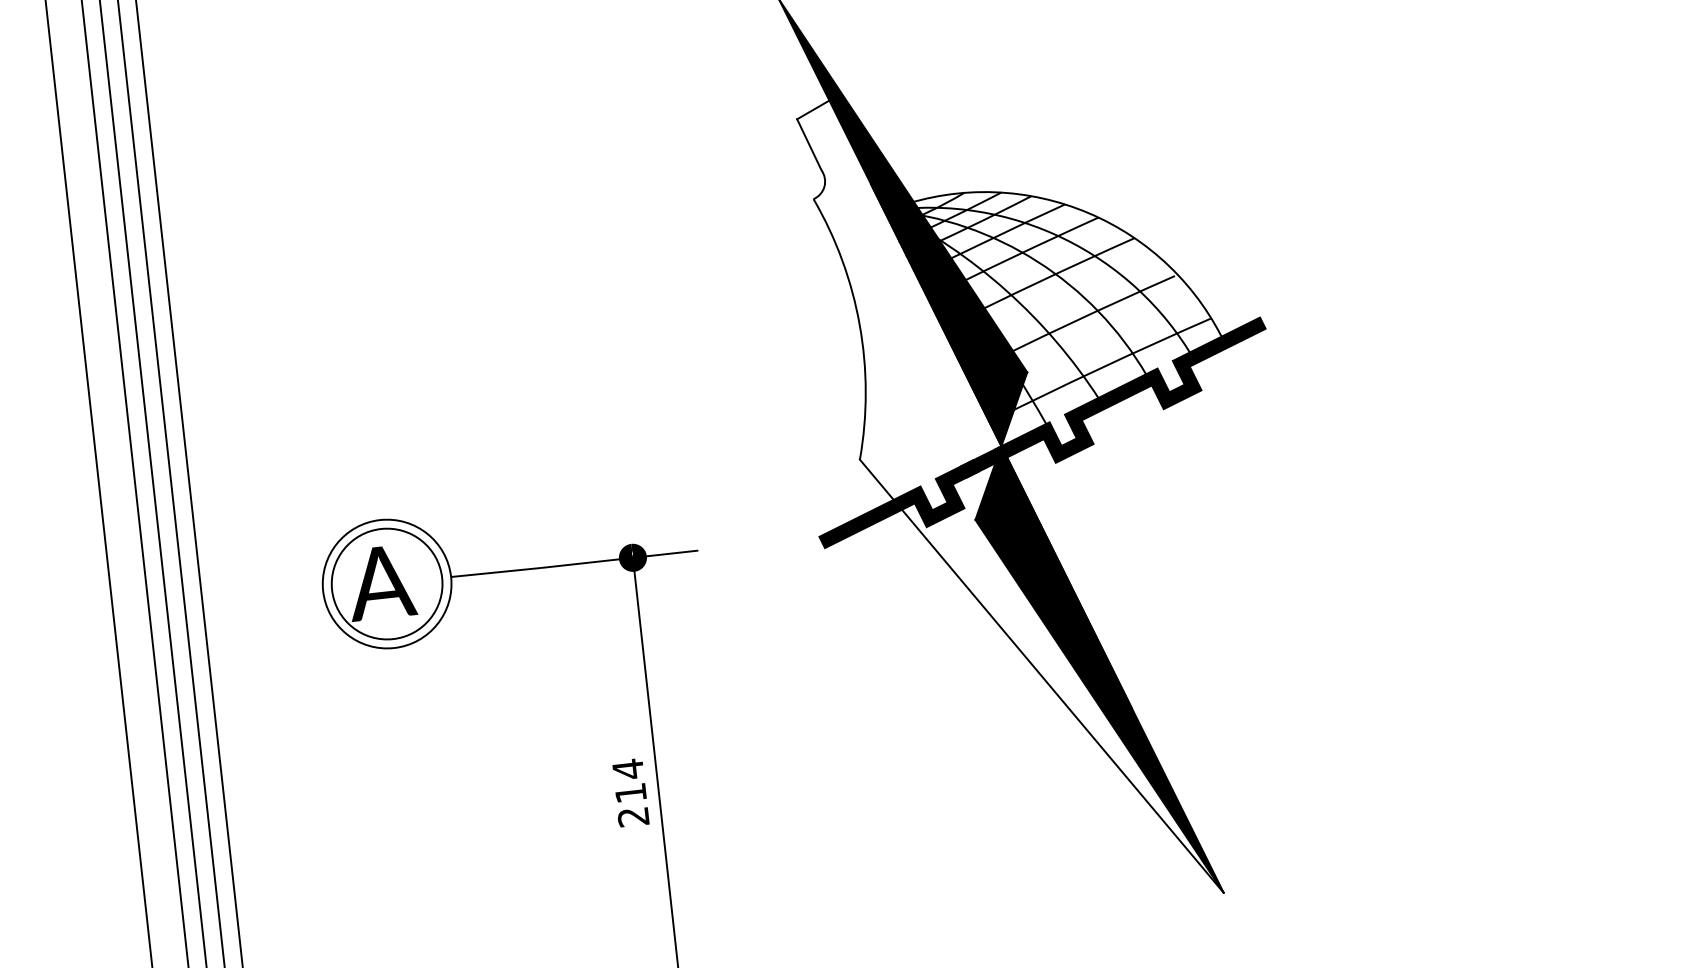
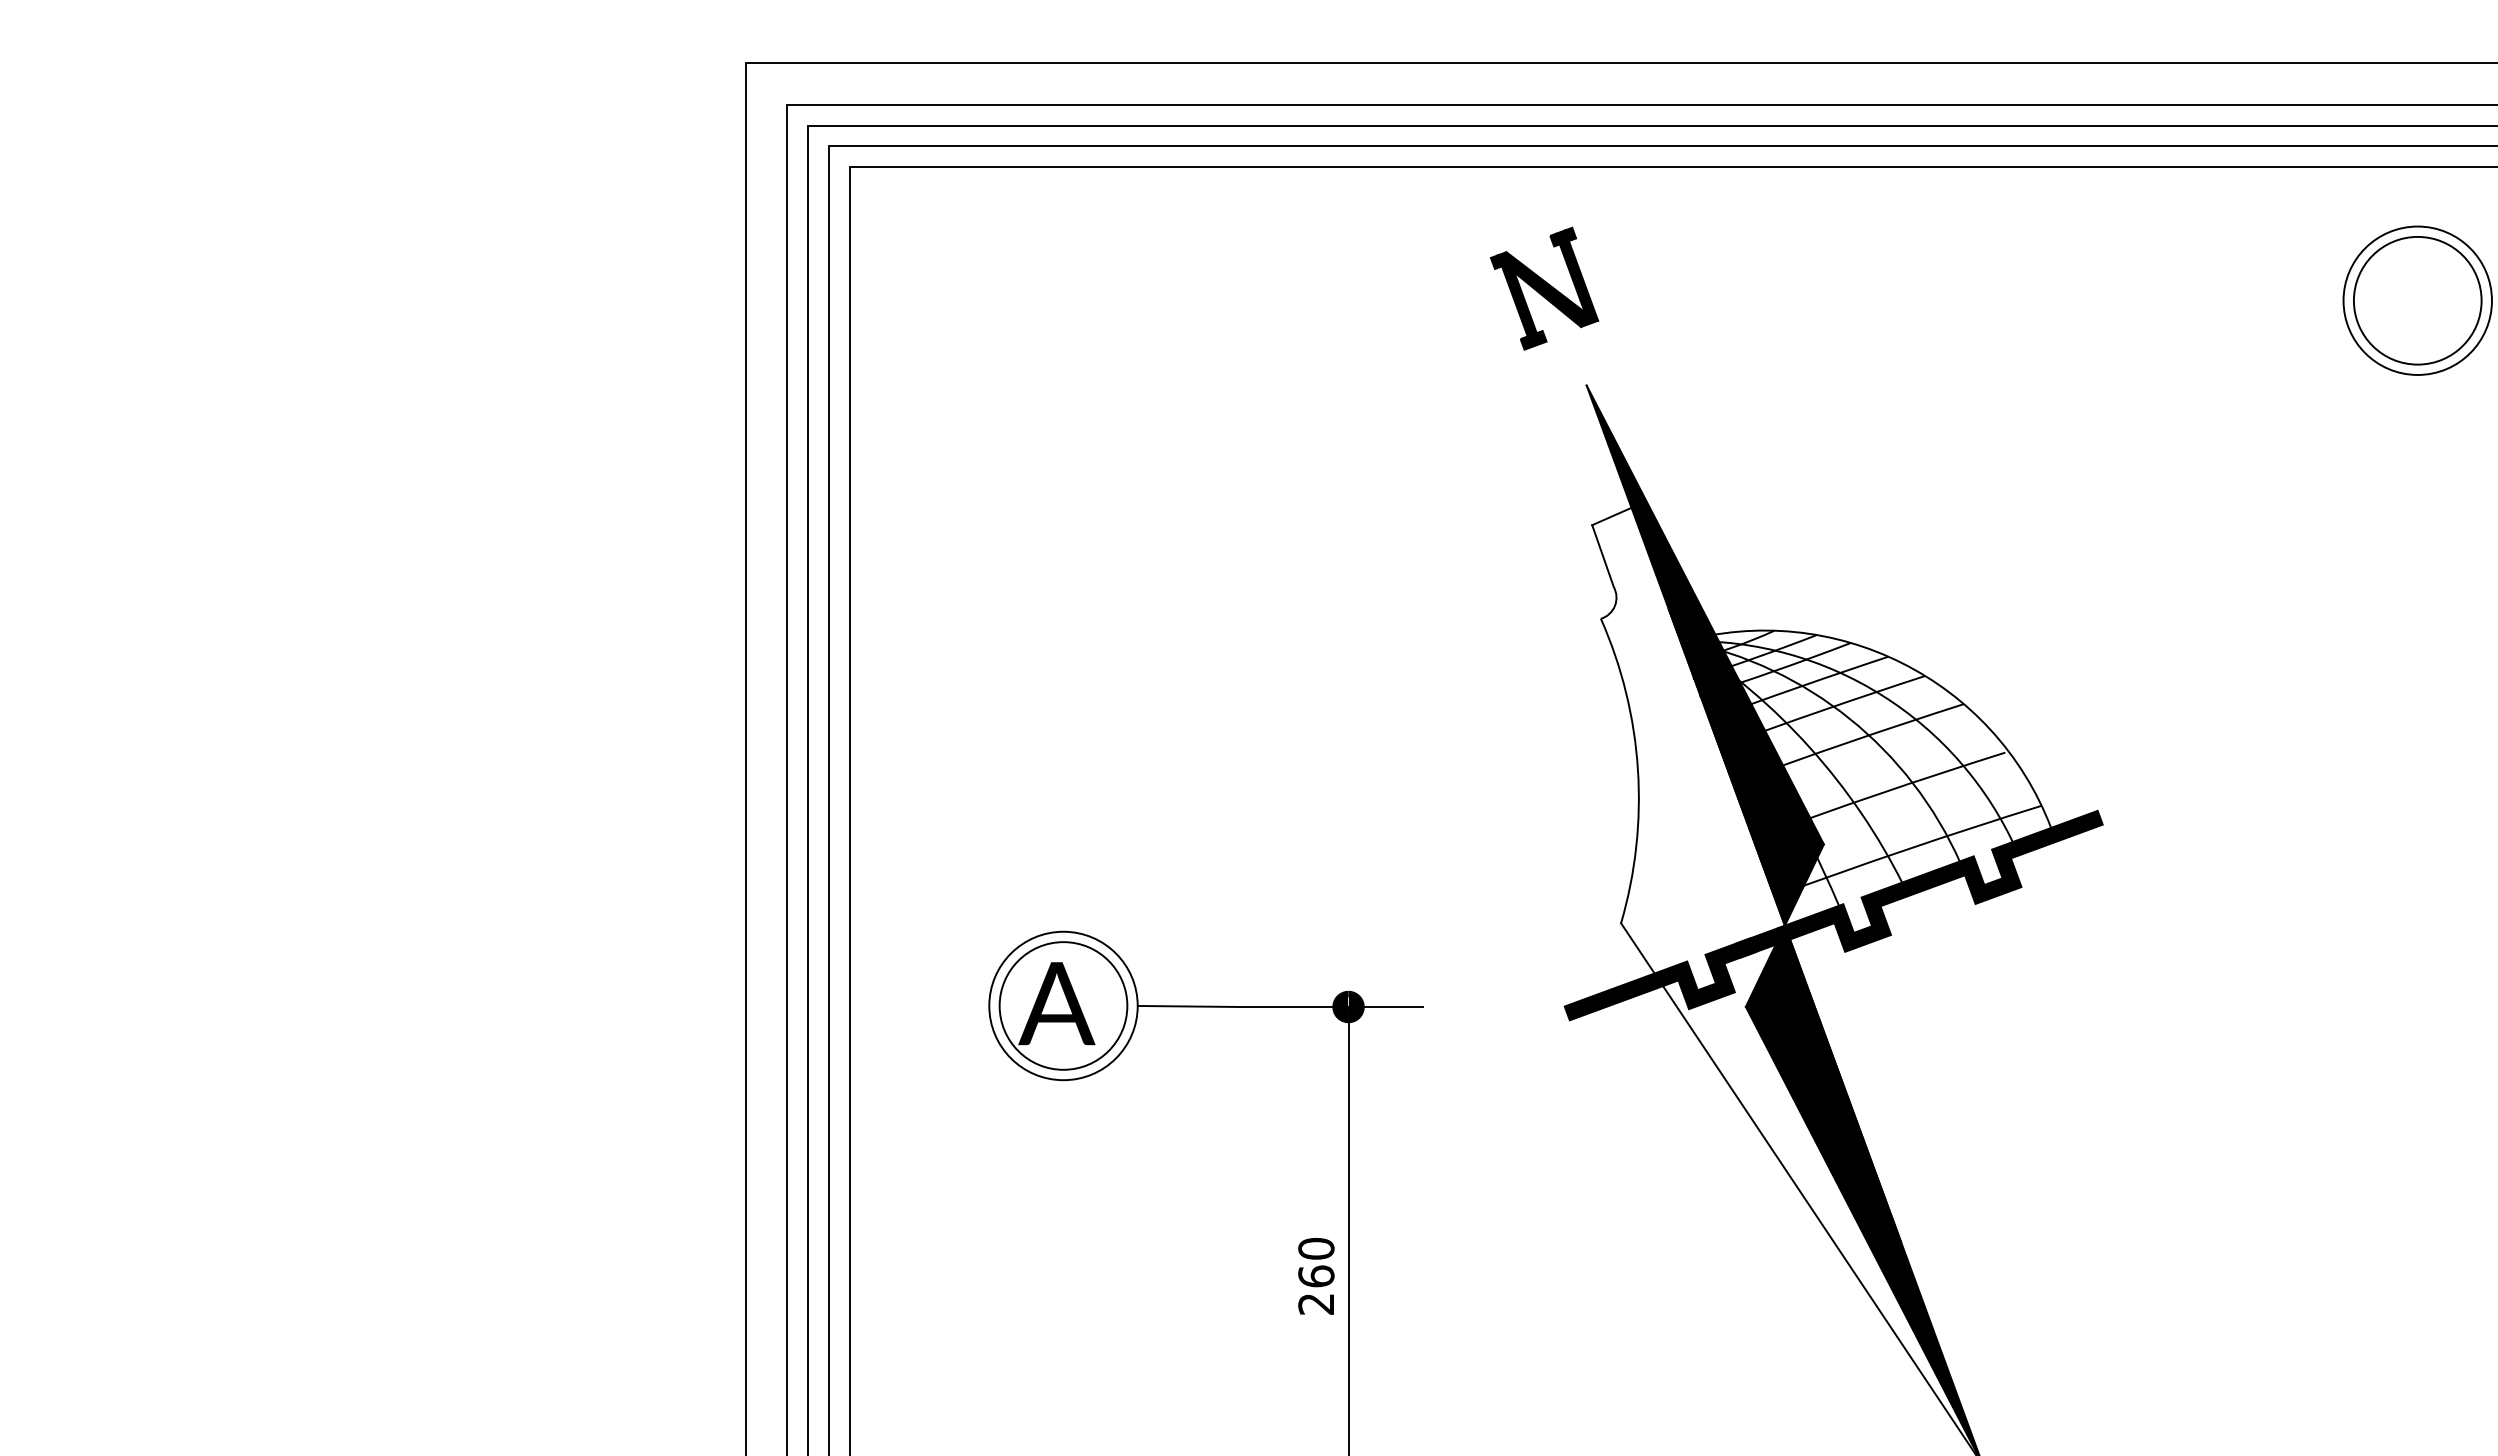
text: (629, 781) -> (1316, 1262), 214 -> 260

